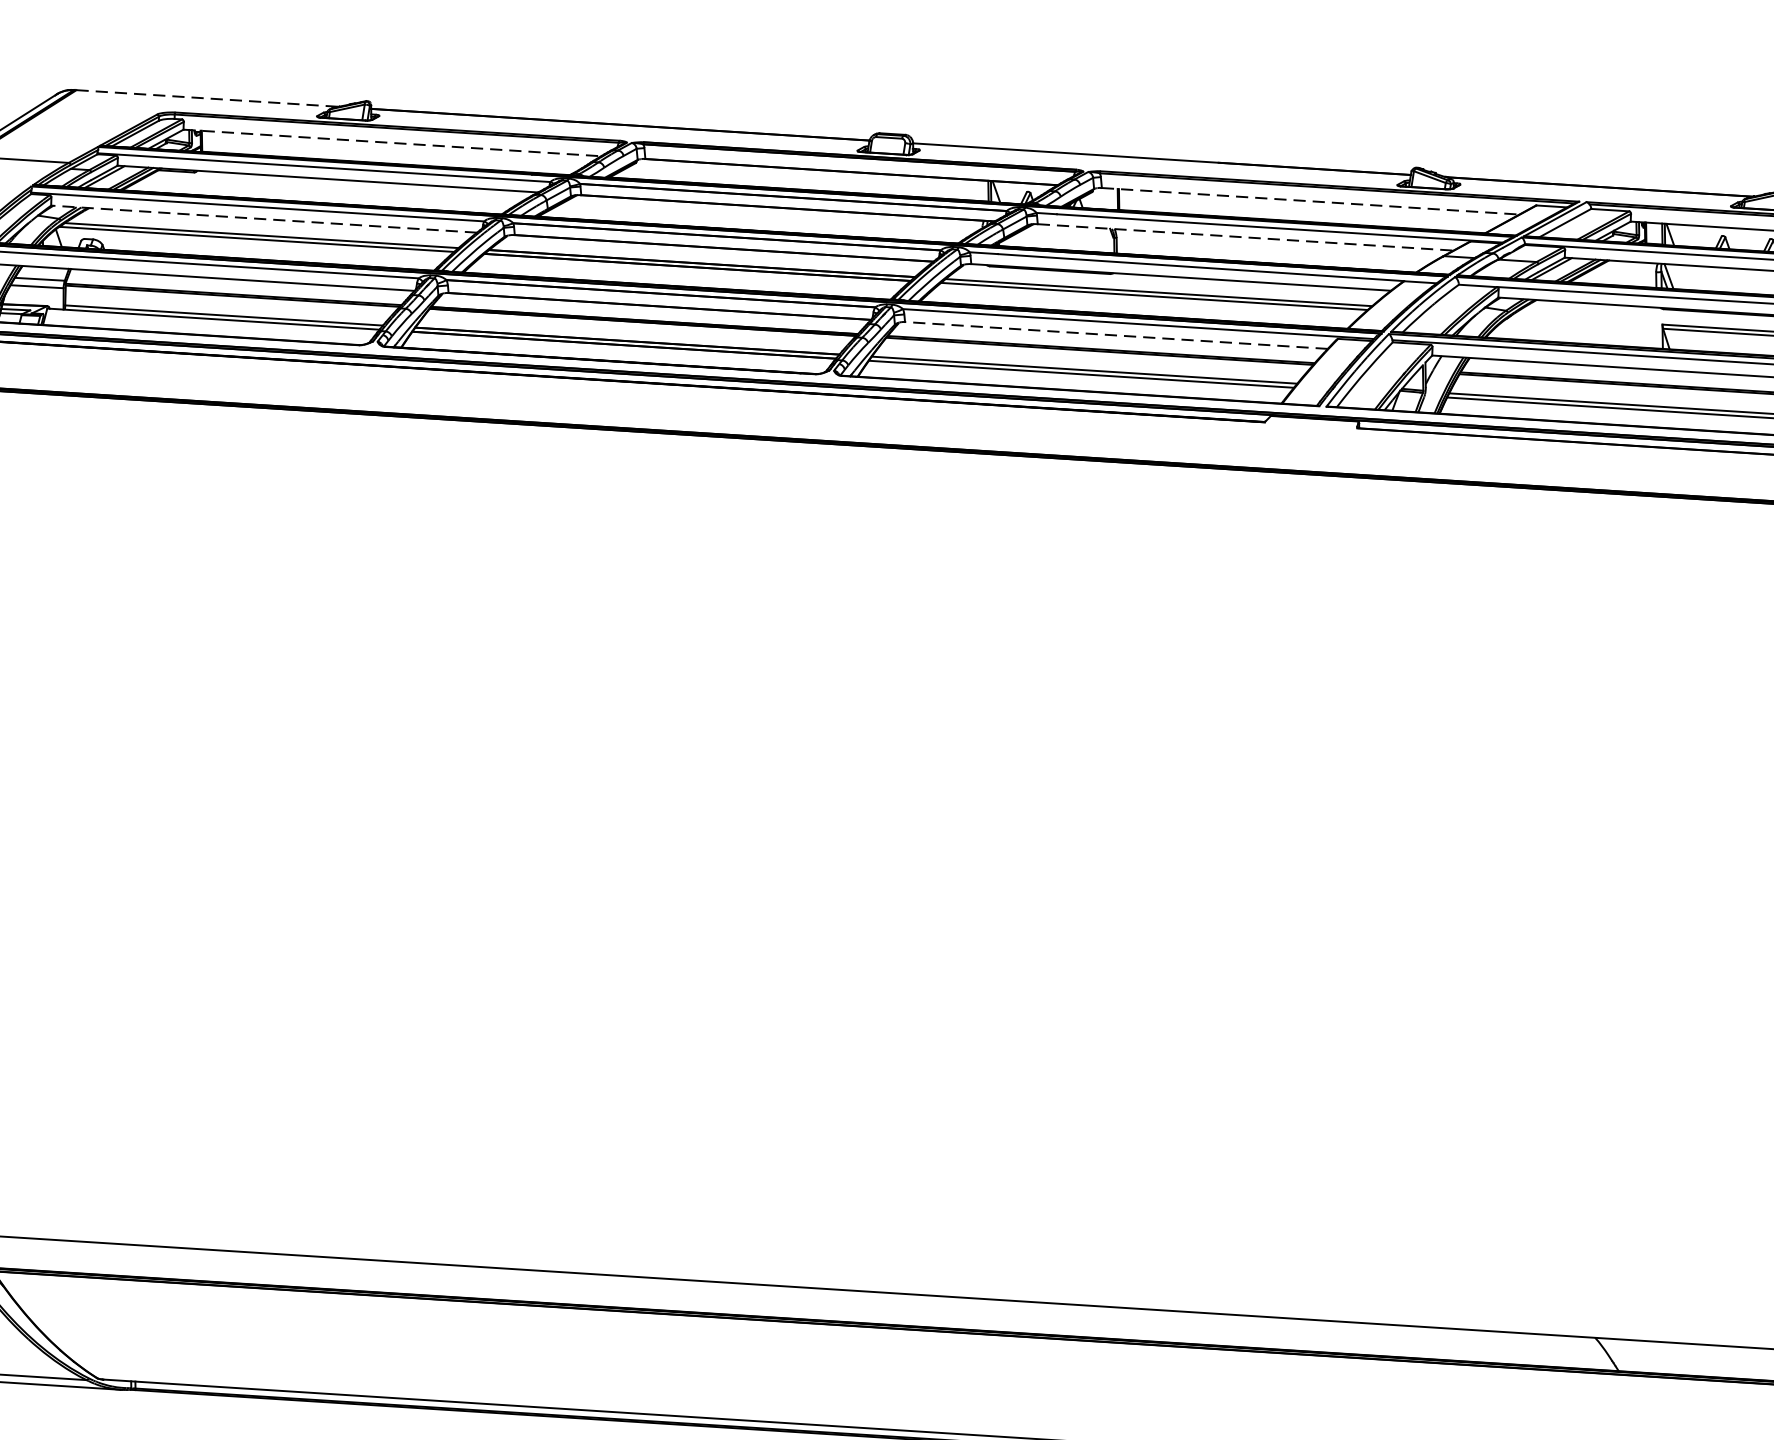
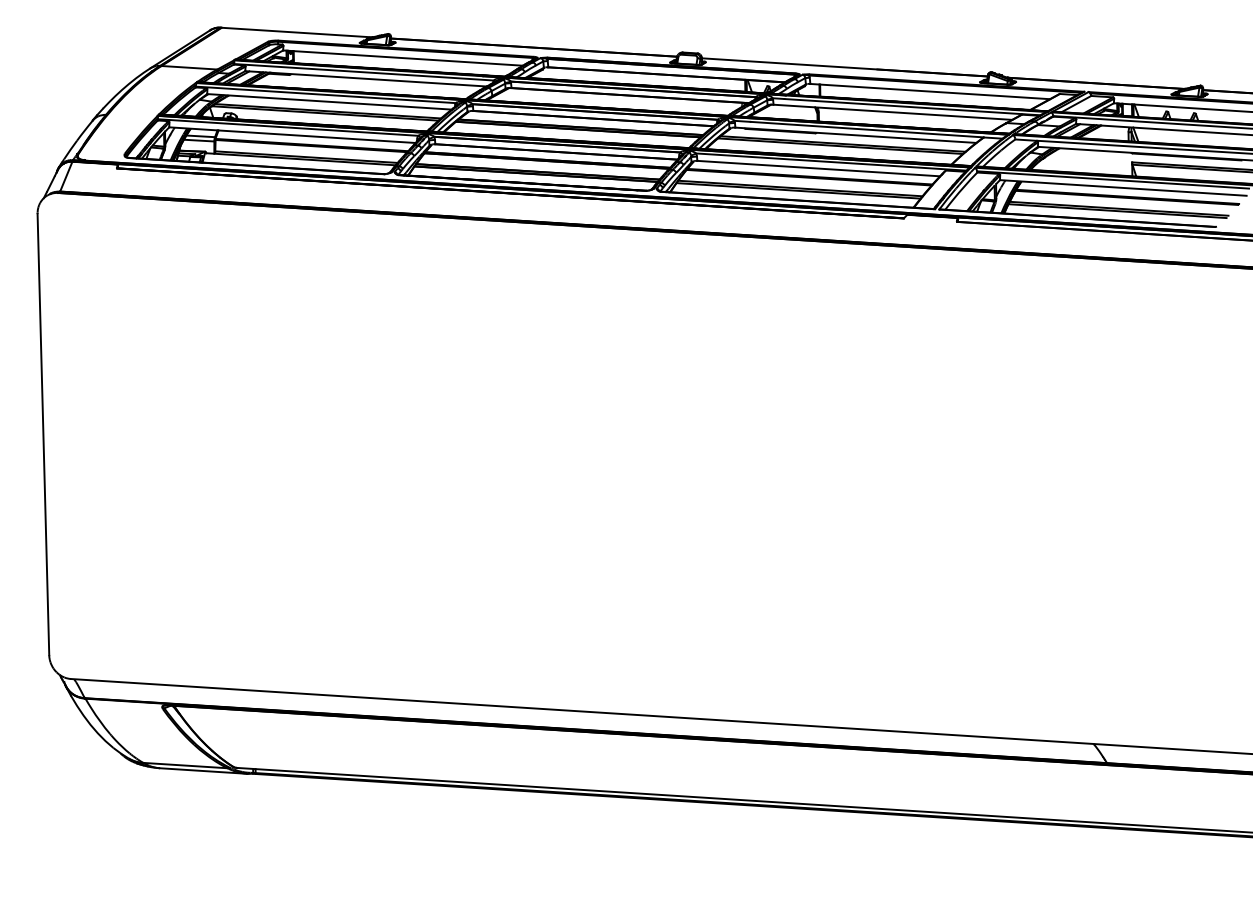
line: (208, 98) -> (297, 32), dashed -> solid
line: (393, 143) -> (403, 58), dashed -> solid
line: (1311, 201) -> (930, 91), dashed -> solid
line: (262, 218) -> (328, 101), dashed -> solid
line: (1244, 237) -> (892, 112), dashed -> solid
line: (1116, 335) -> (818, 168), dashed -> solid

